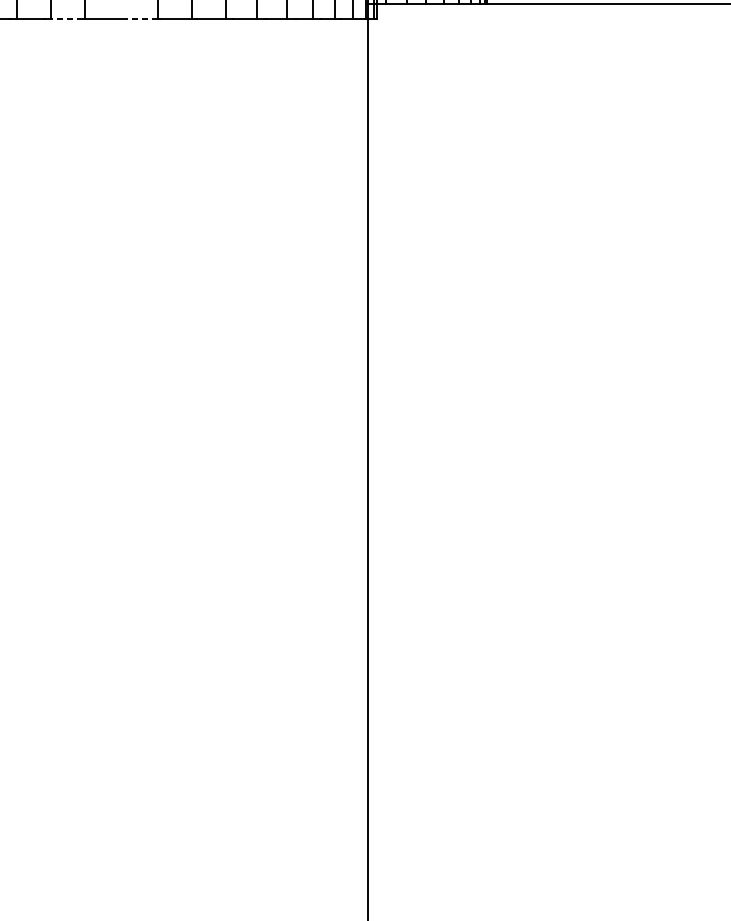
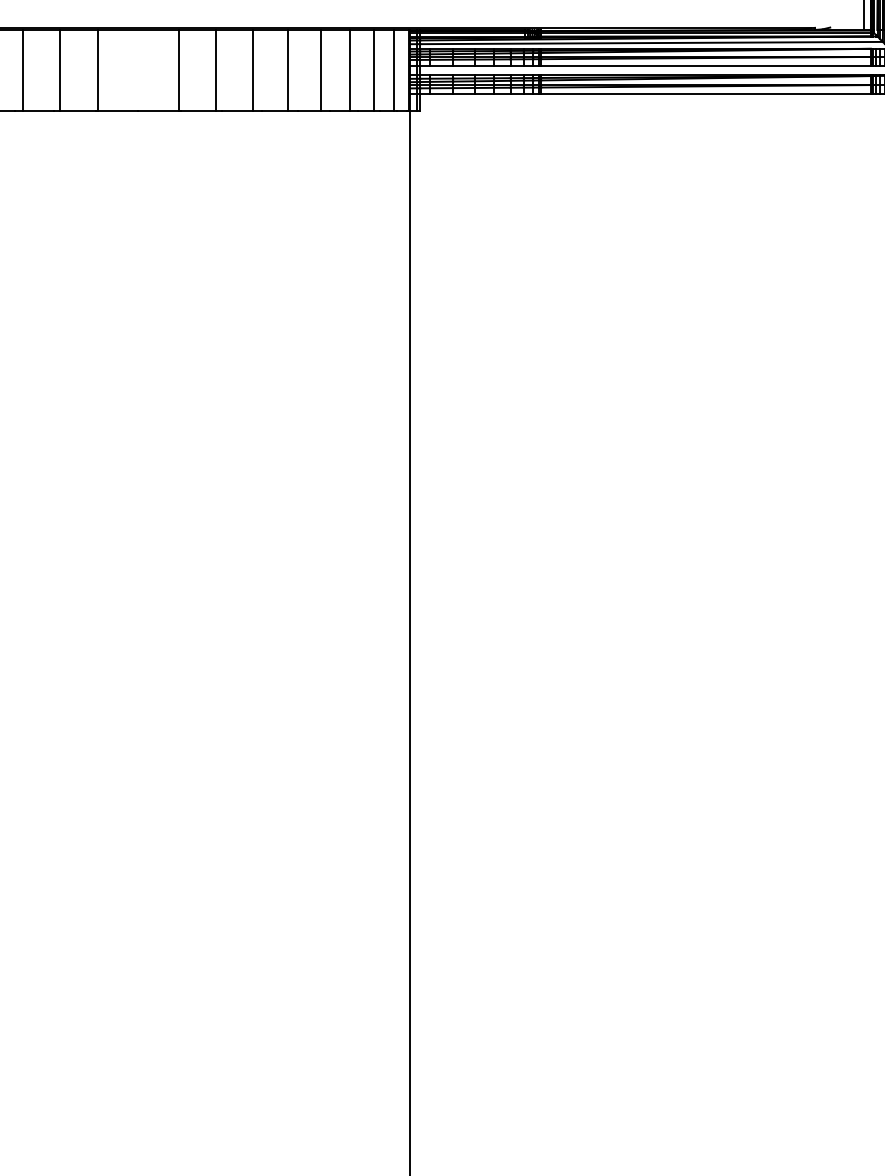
line: (67, 18) -> (78, 110), dashed -> solid
line: (139, 18) -> (158, 110), dashed -> solid

